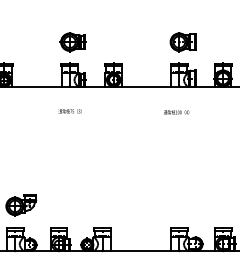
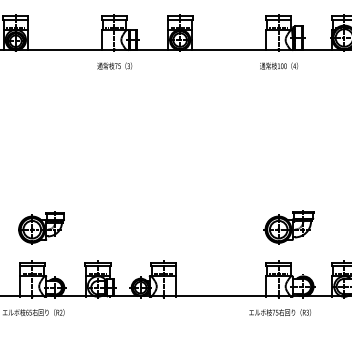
text: (69, 111) -> (113, 66), moved
text: (176, 112) -> (278, 66), moved
part: (186, 204) -> (289, 226), added

